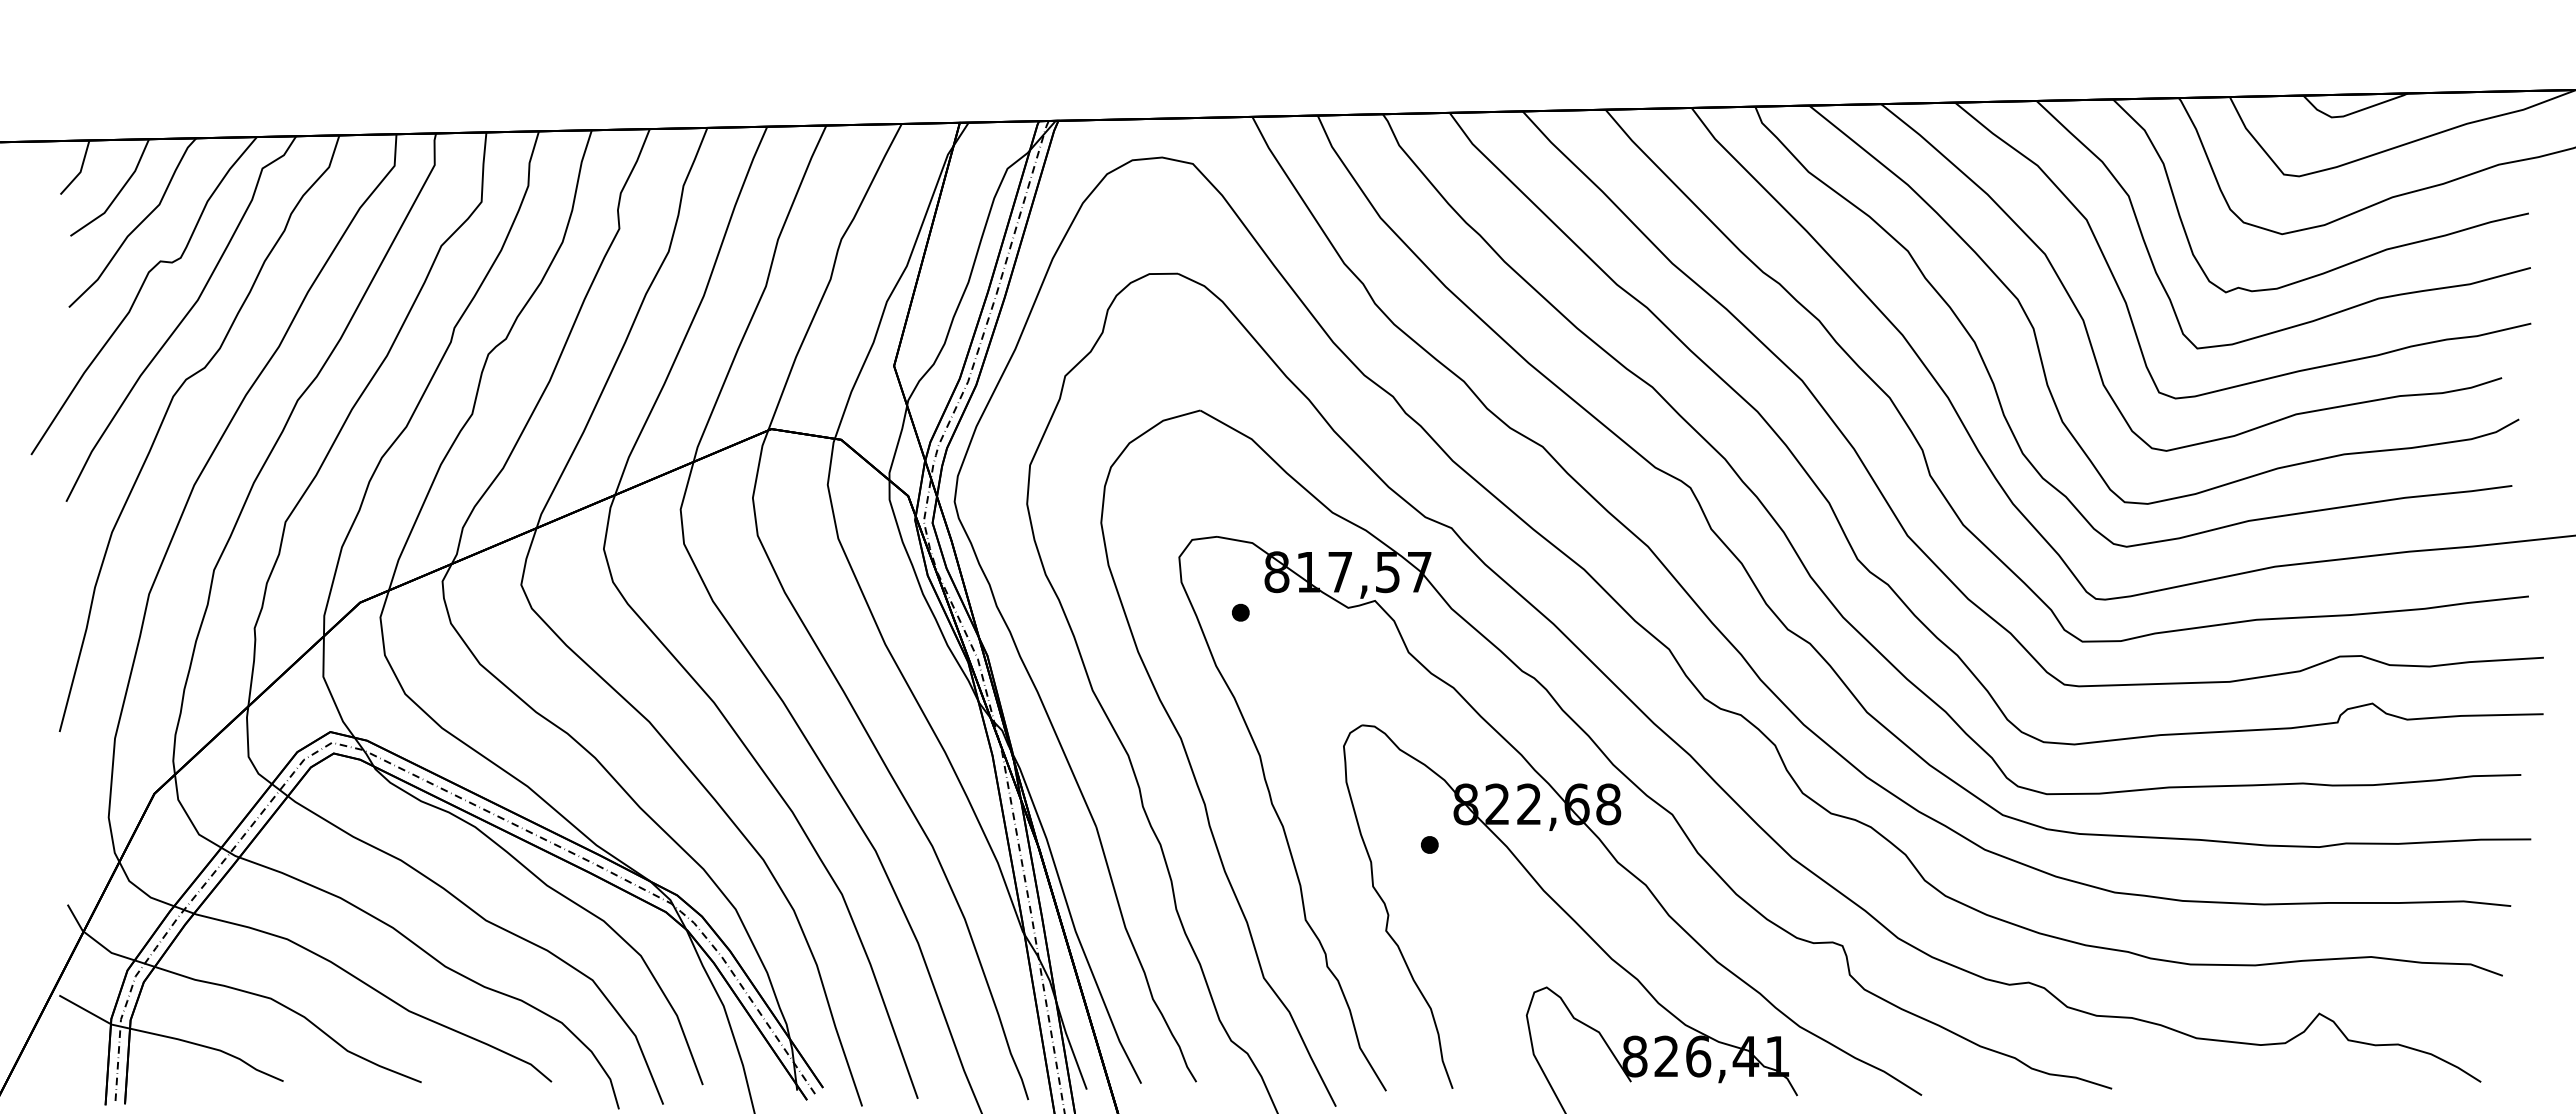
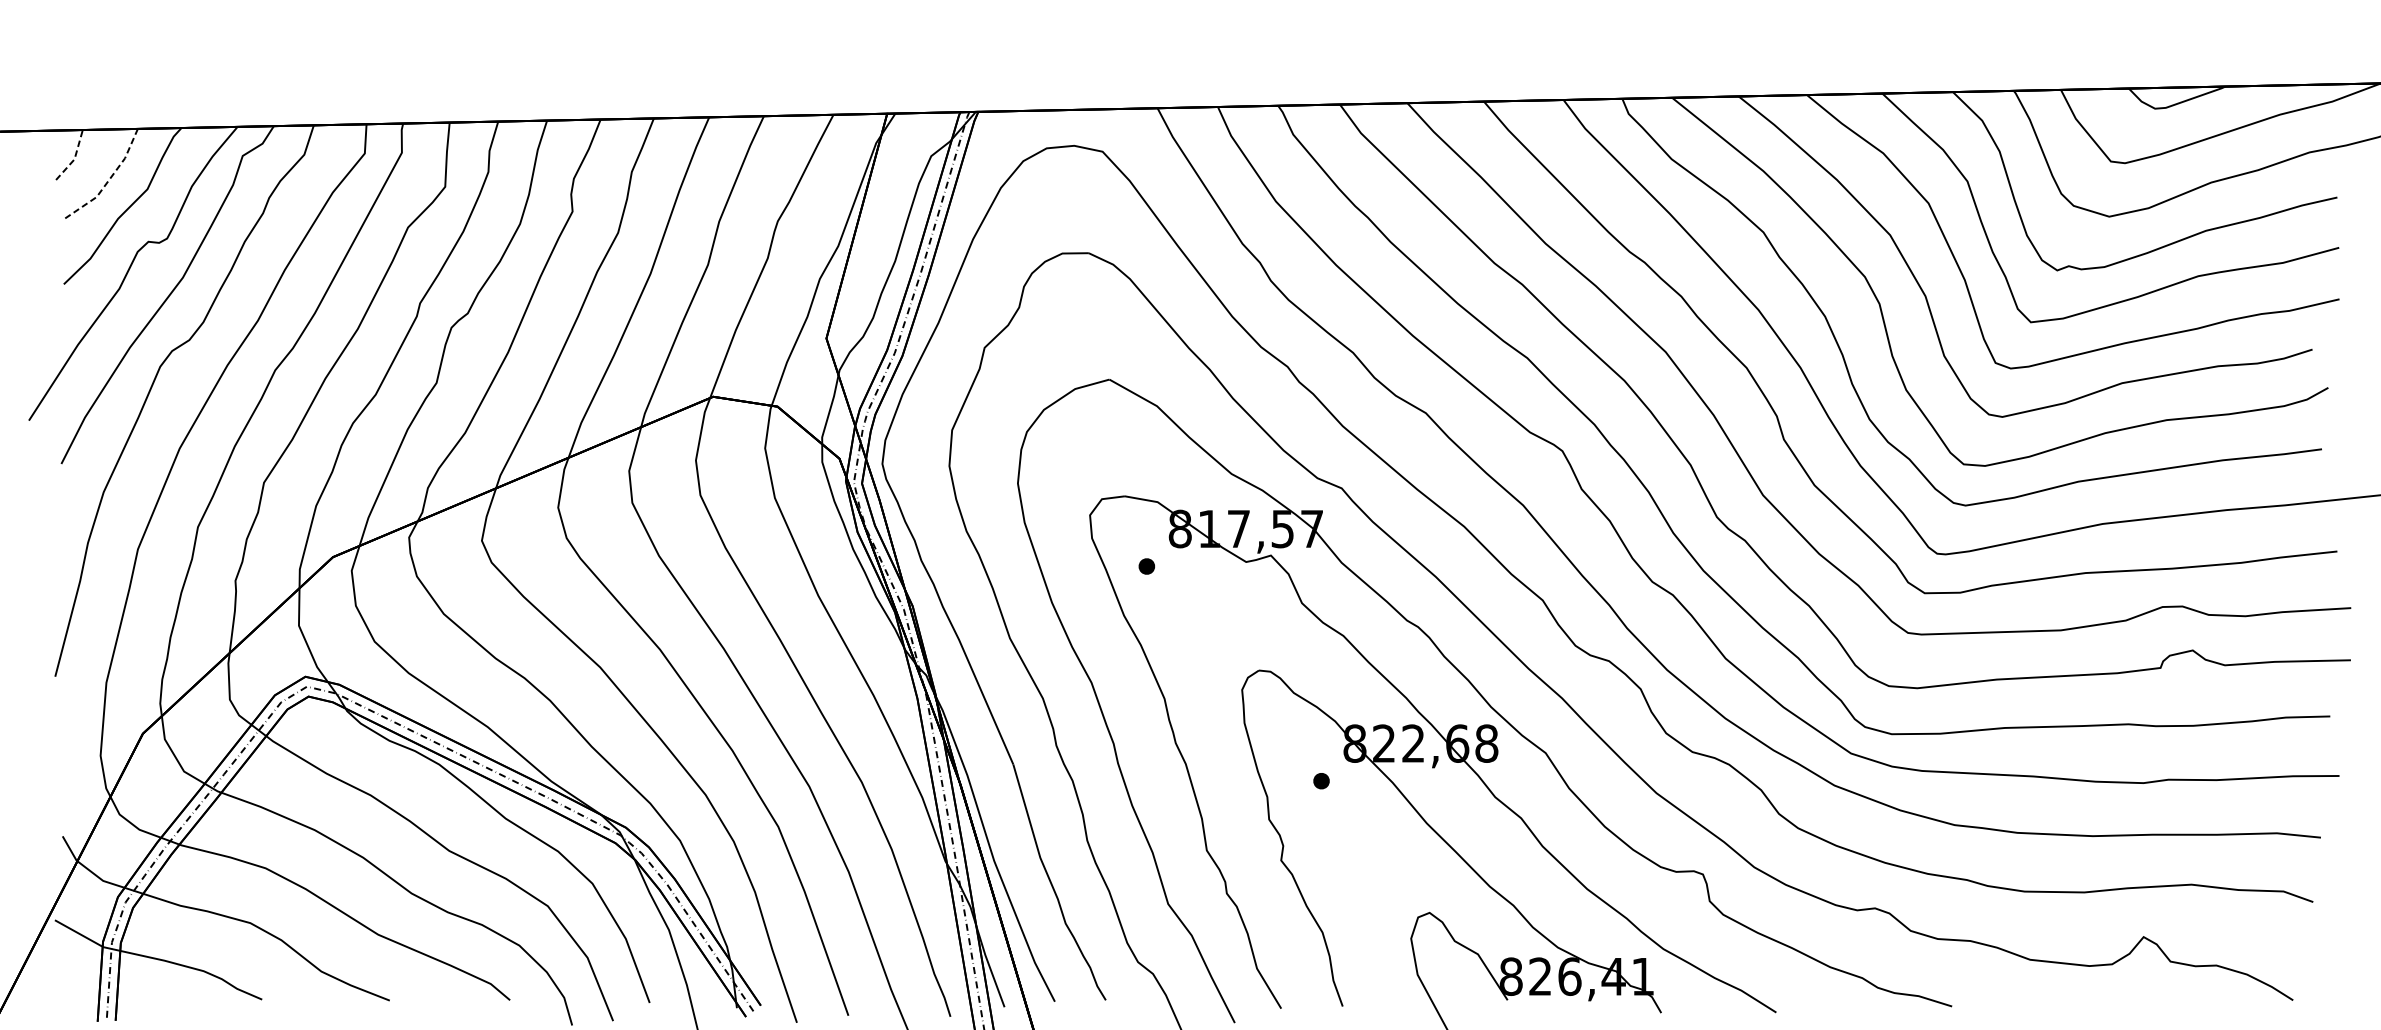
line: (80, 171) -> (74, 158), solid -> dashed
line: (118, 194) -> (109, 179), solid -> dashed

